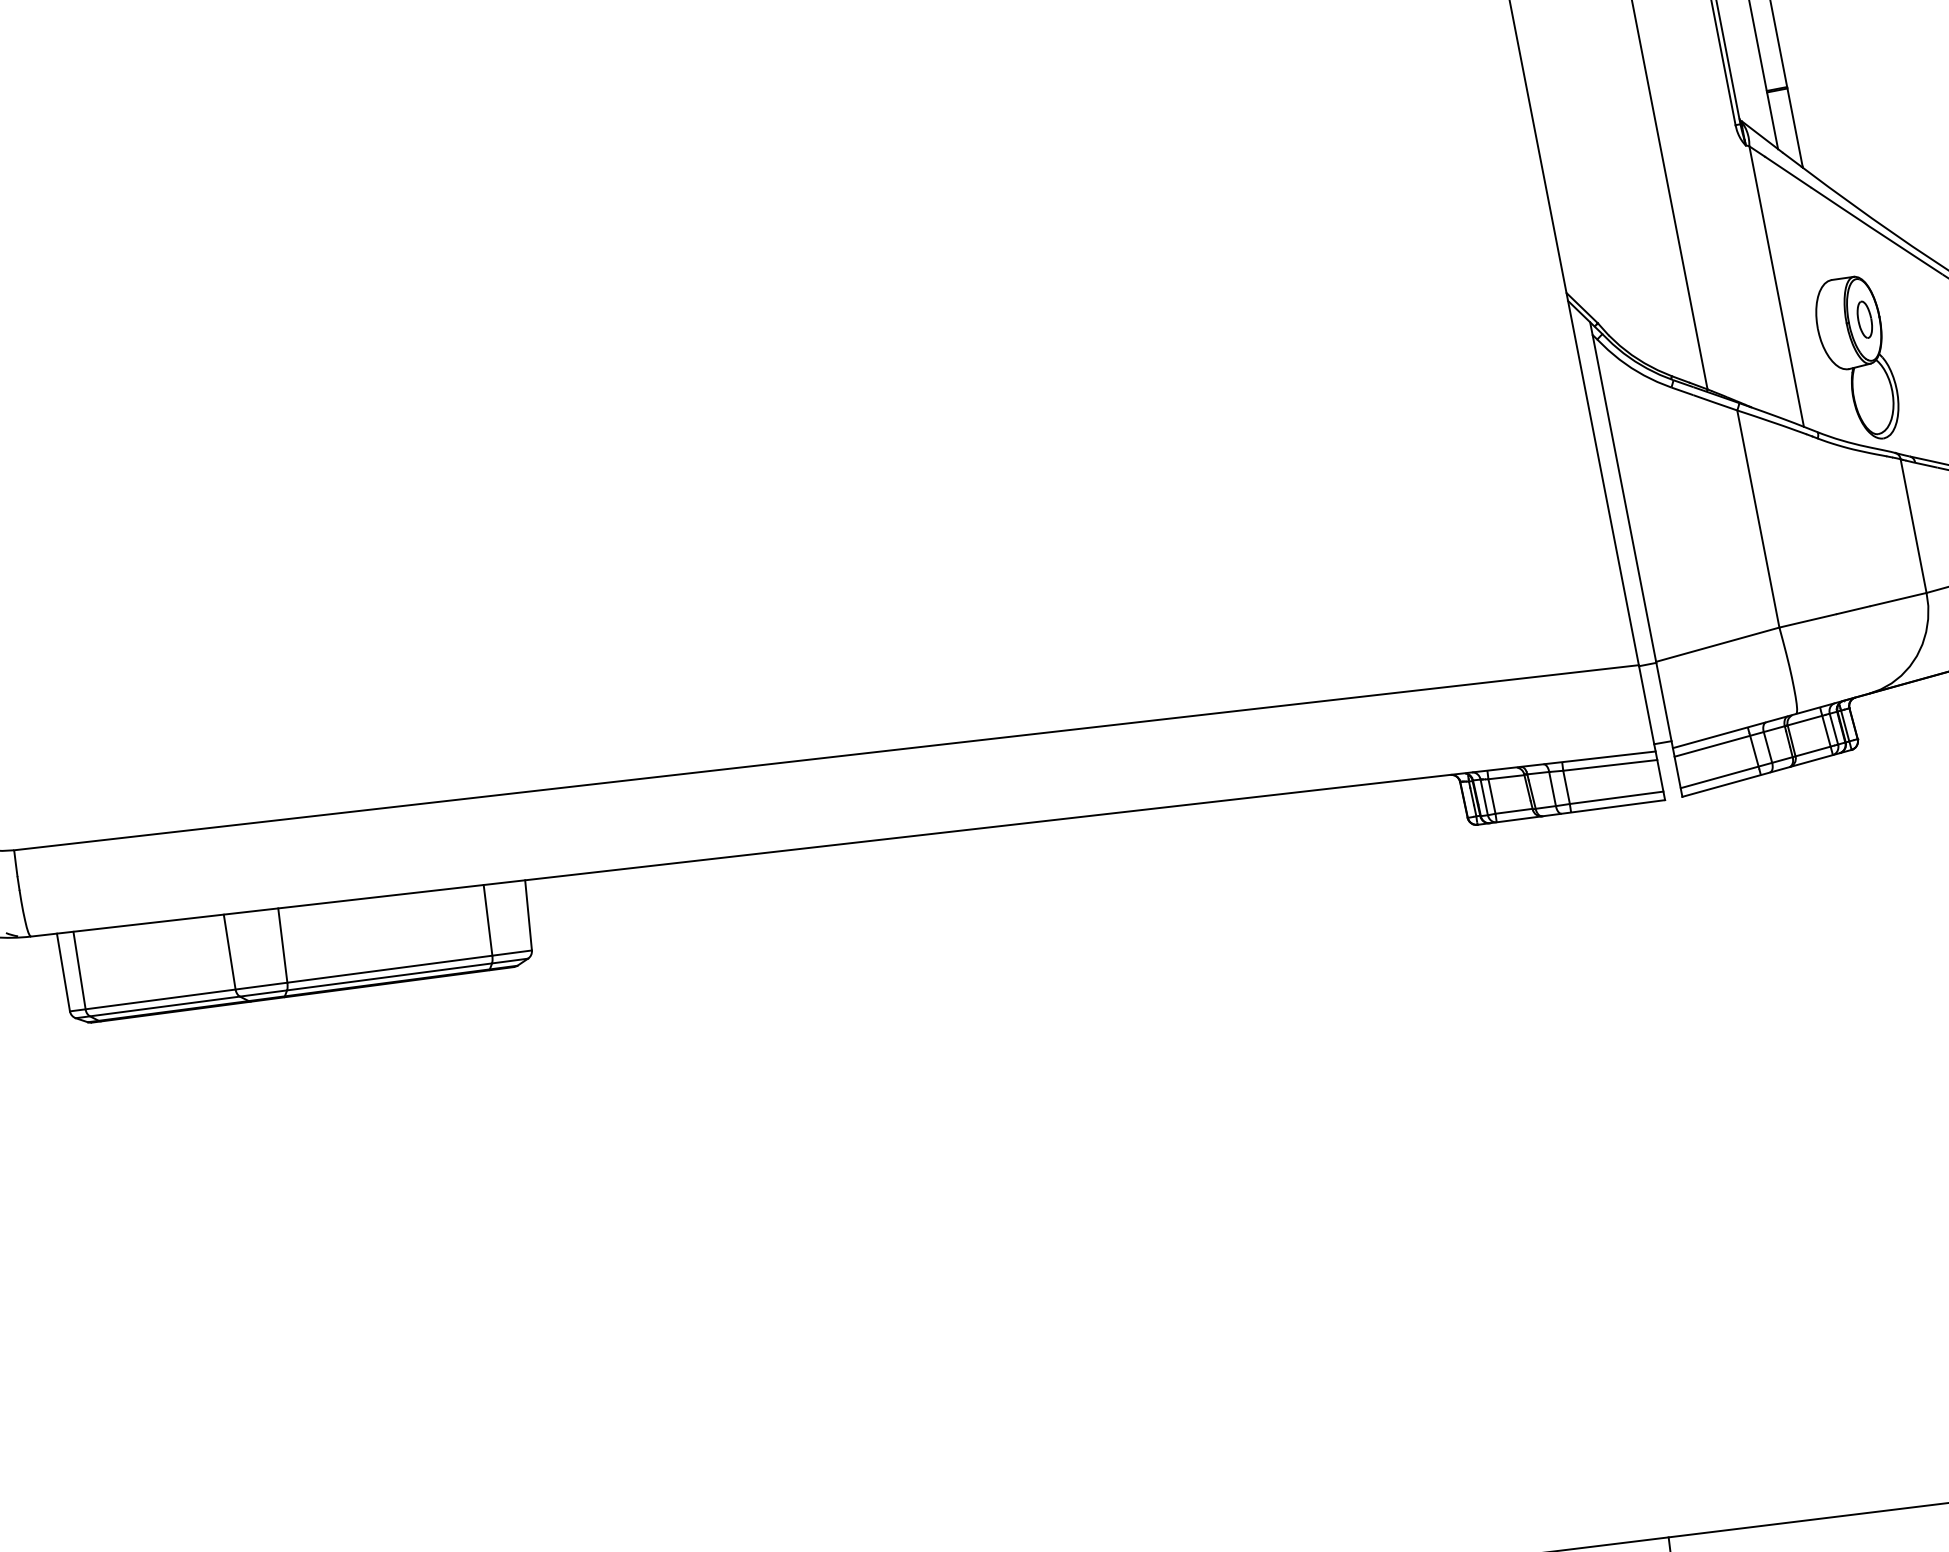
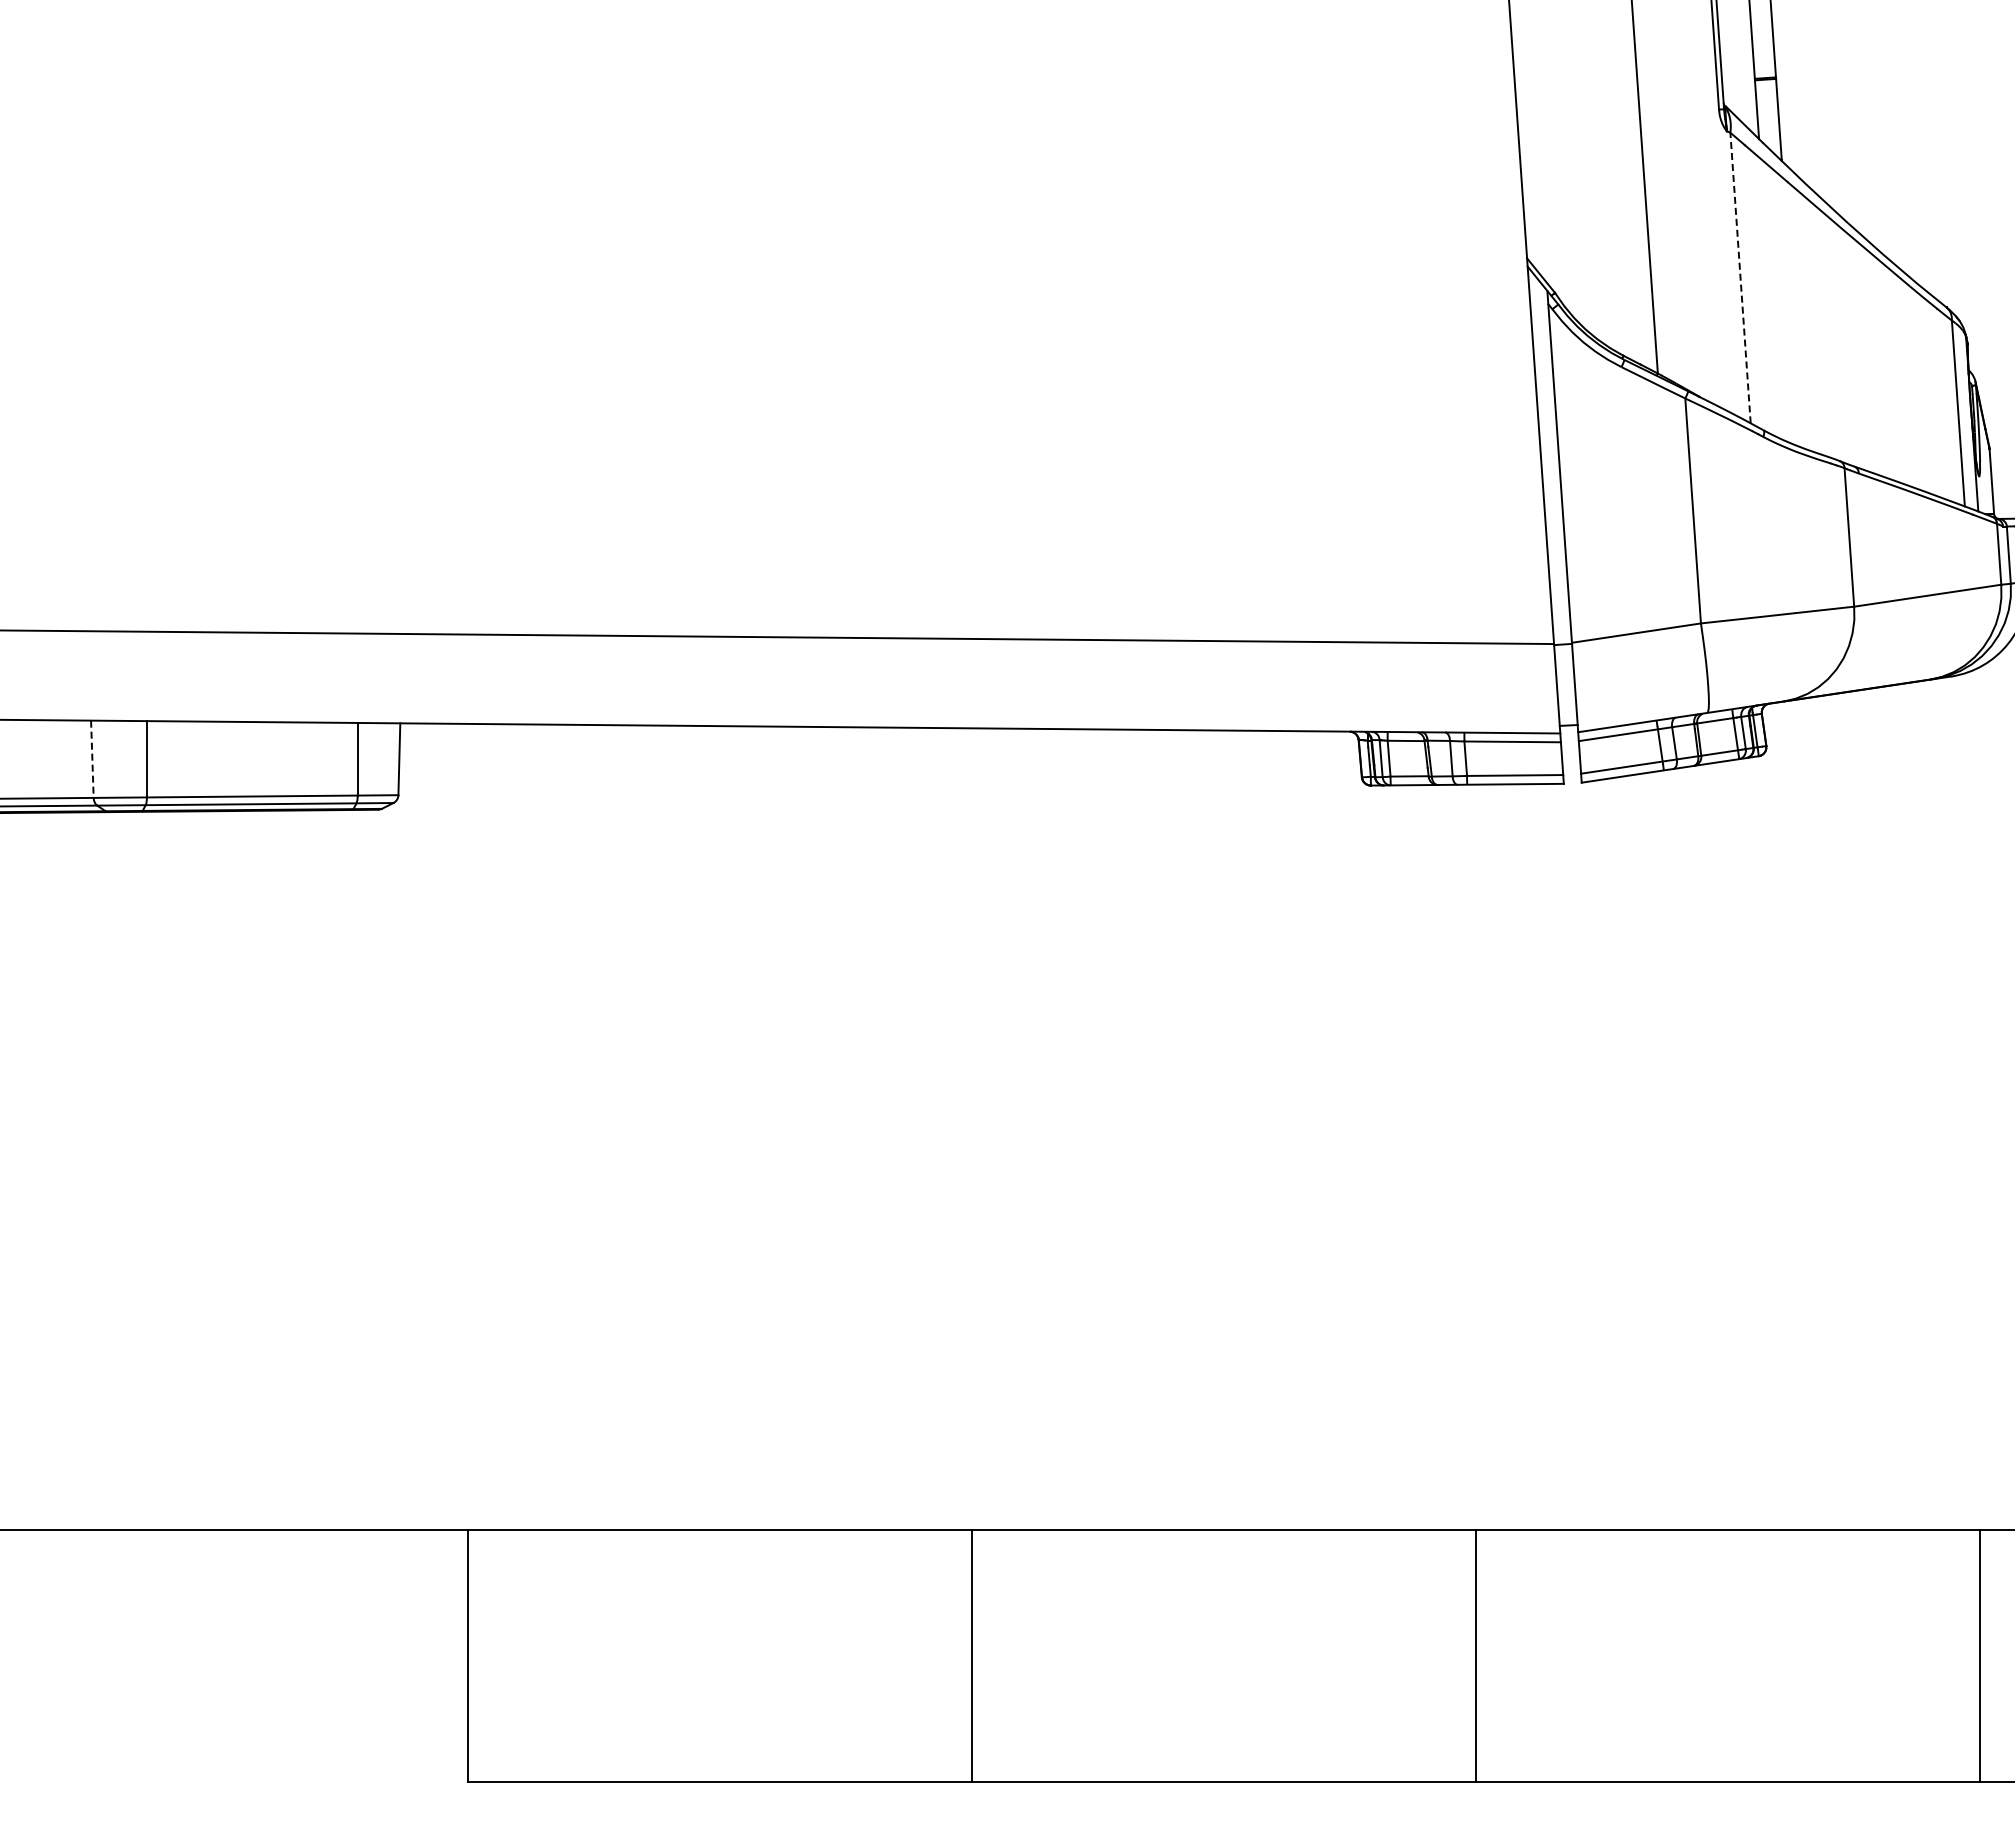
line: (1776, 287) -> (1740, 278), solid -> dashed
part: (1856, 358) -> (1812, 360), removed
line: (229, 952) -> (92, 759), solid -> dashed

